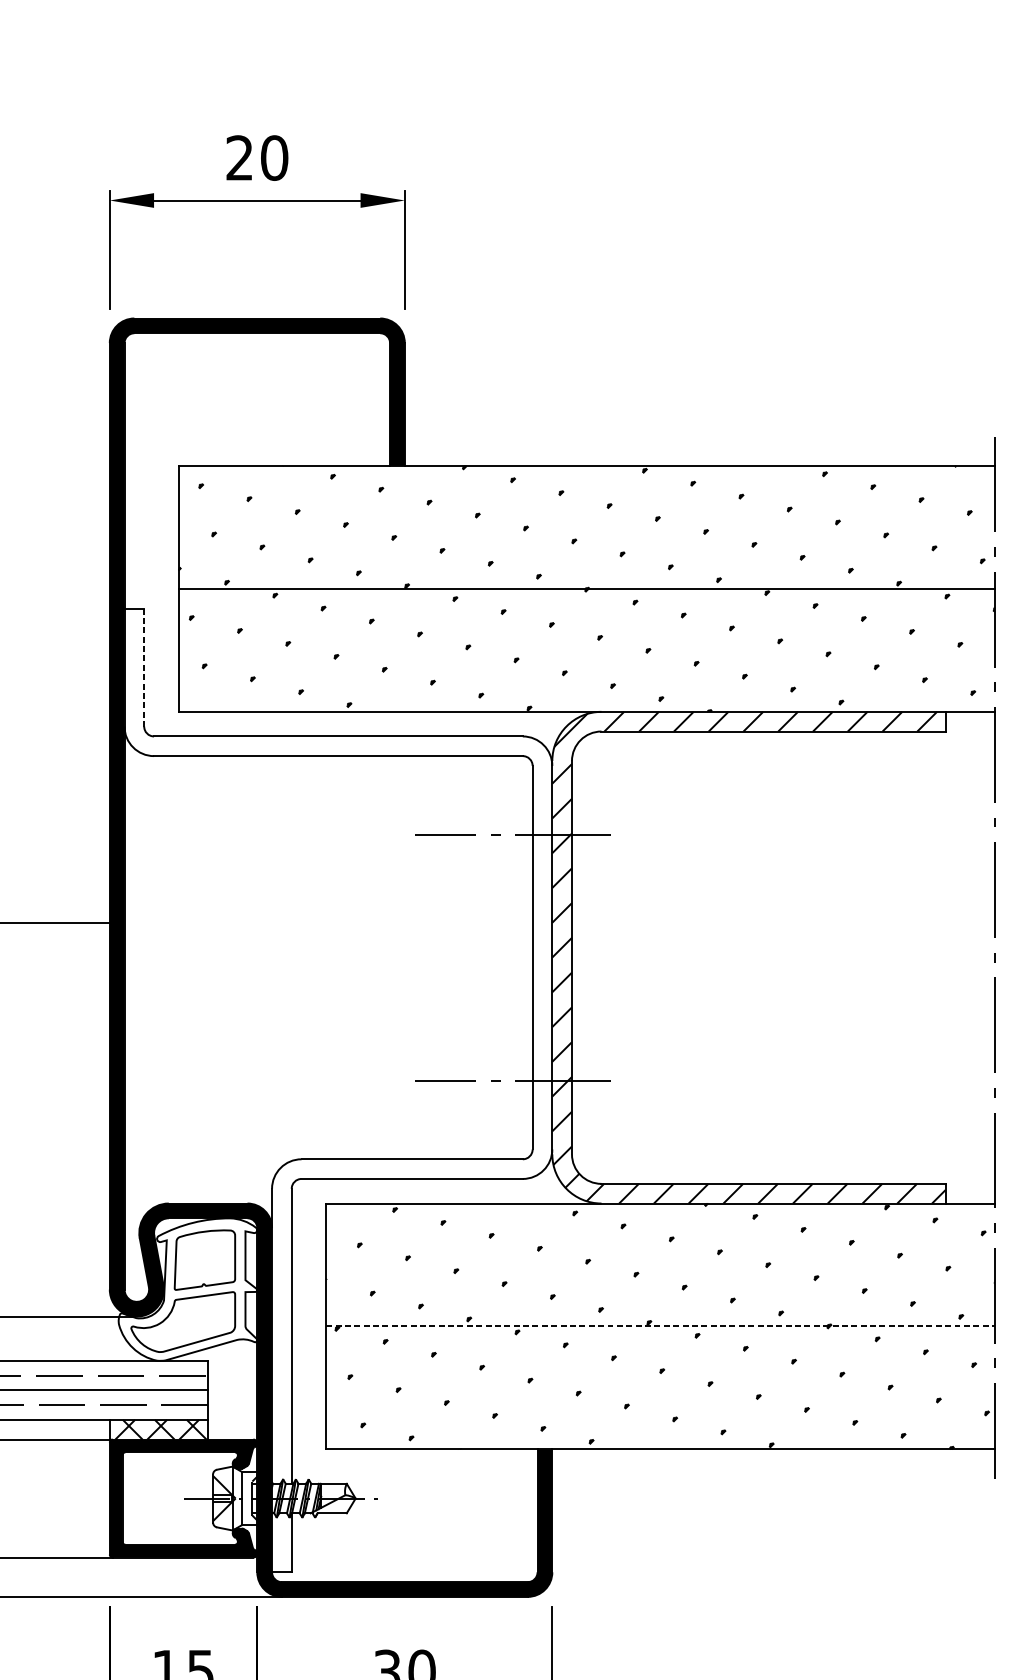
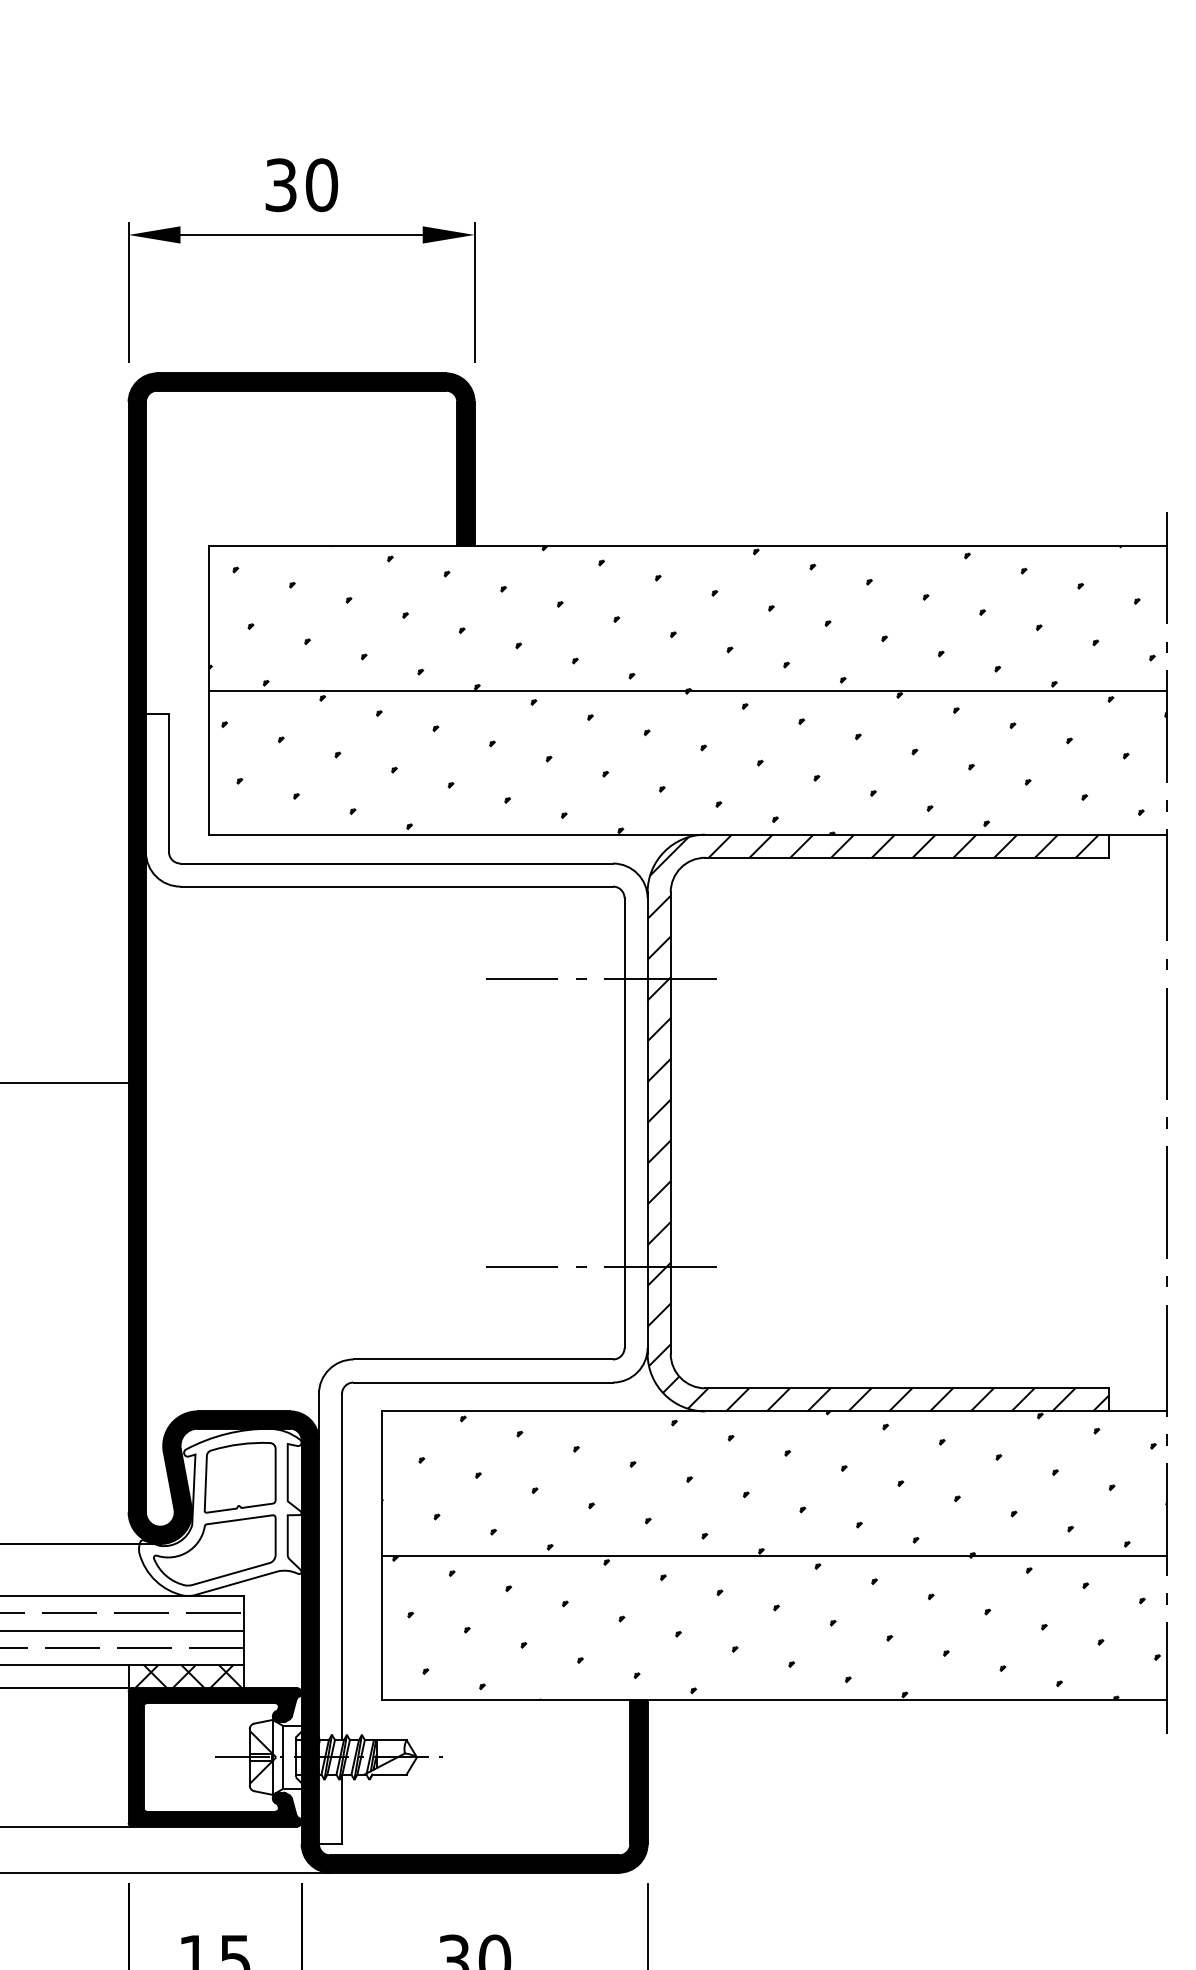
text: (239, 158) -> (280, 185), 20 -> 30
line: (143, 668) -> (168, 783), dashed -> solid
line: (661, 1326) -> (775, 1555), dashed -> solid

